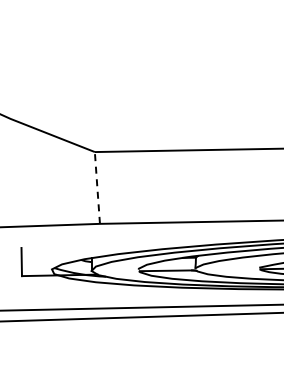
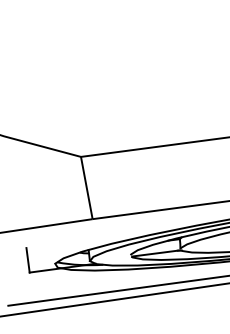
line: (97, 188) -> (86, 188), dashed -> solid

